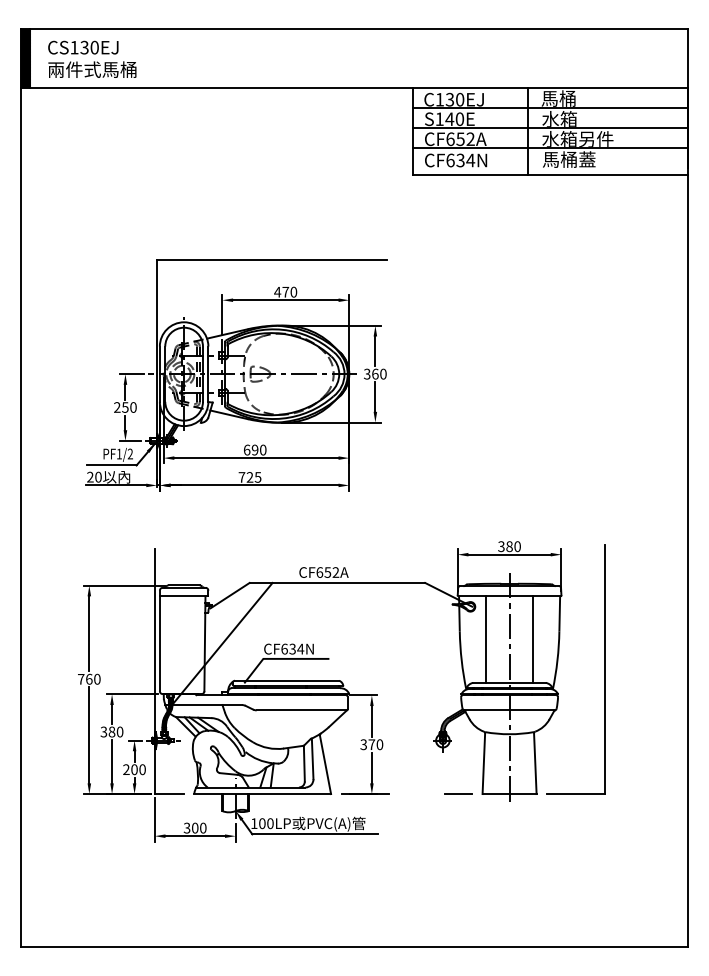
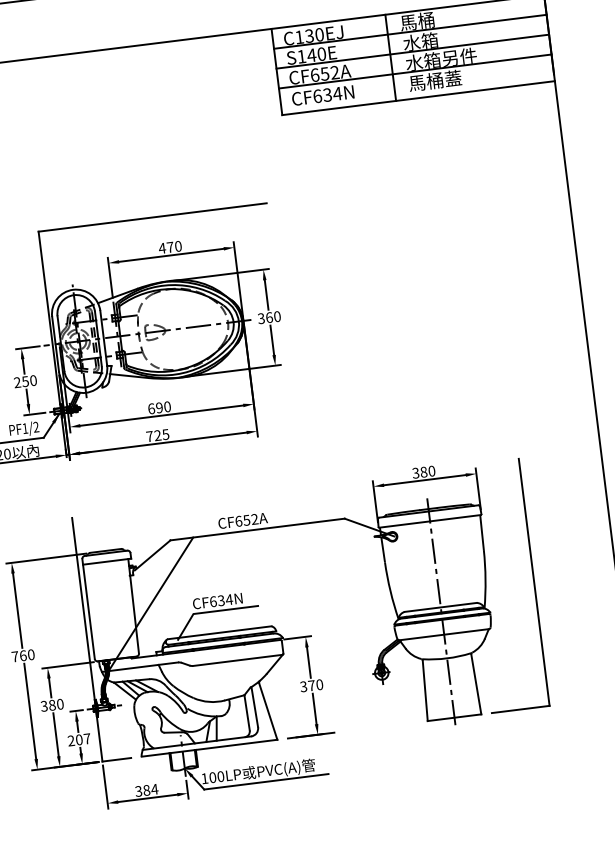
line: (486, 639) -> (412, 567), removed
line: (533, 639) -> (459, 561), removed
text: (142, 769) -> (87, 738), 200 -> 207
line: (457, 794) -> (402, 724), removed
text: (199, 827) -> (150, 789), 300 -> 384

